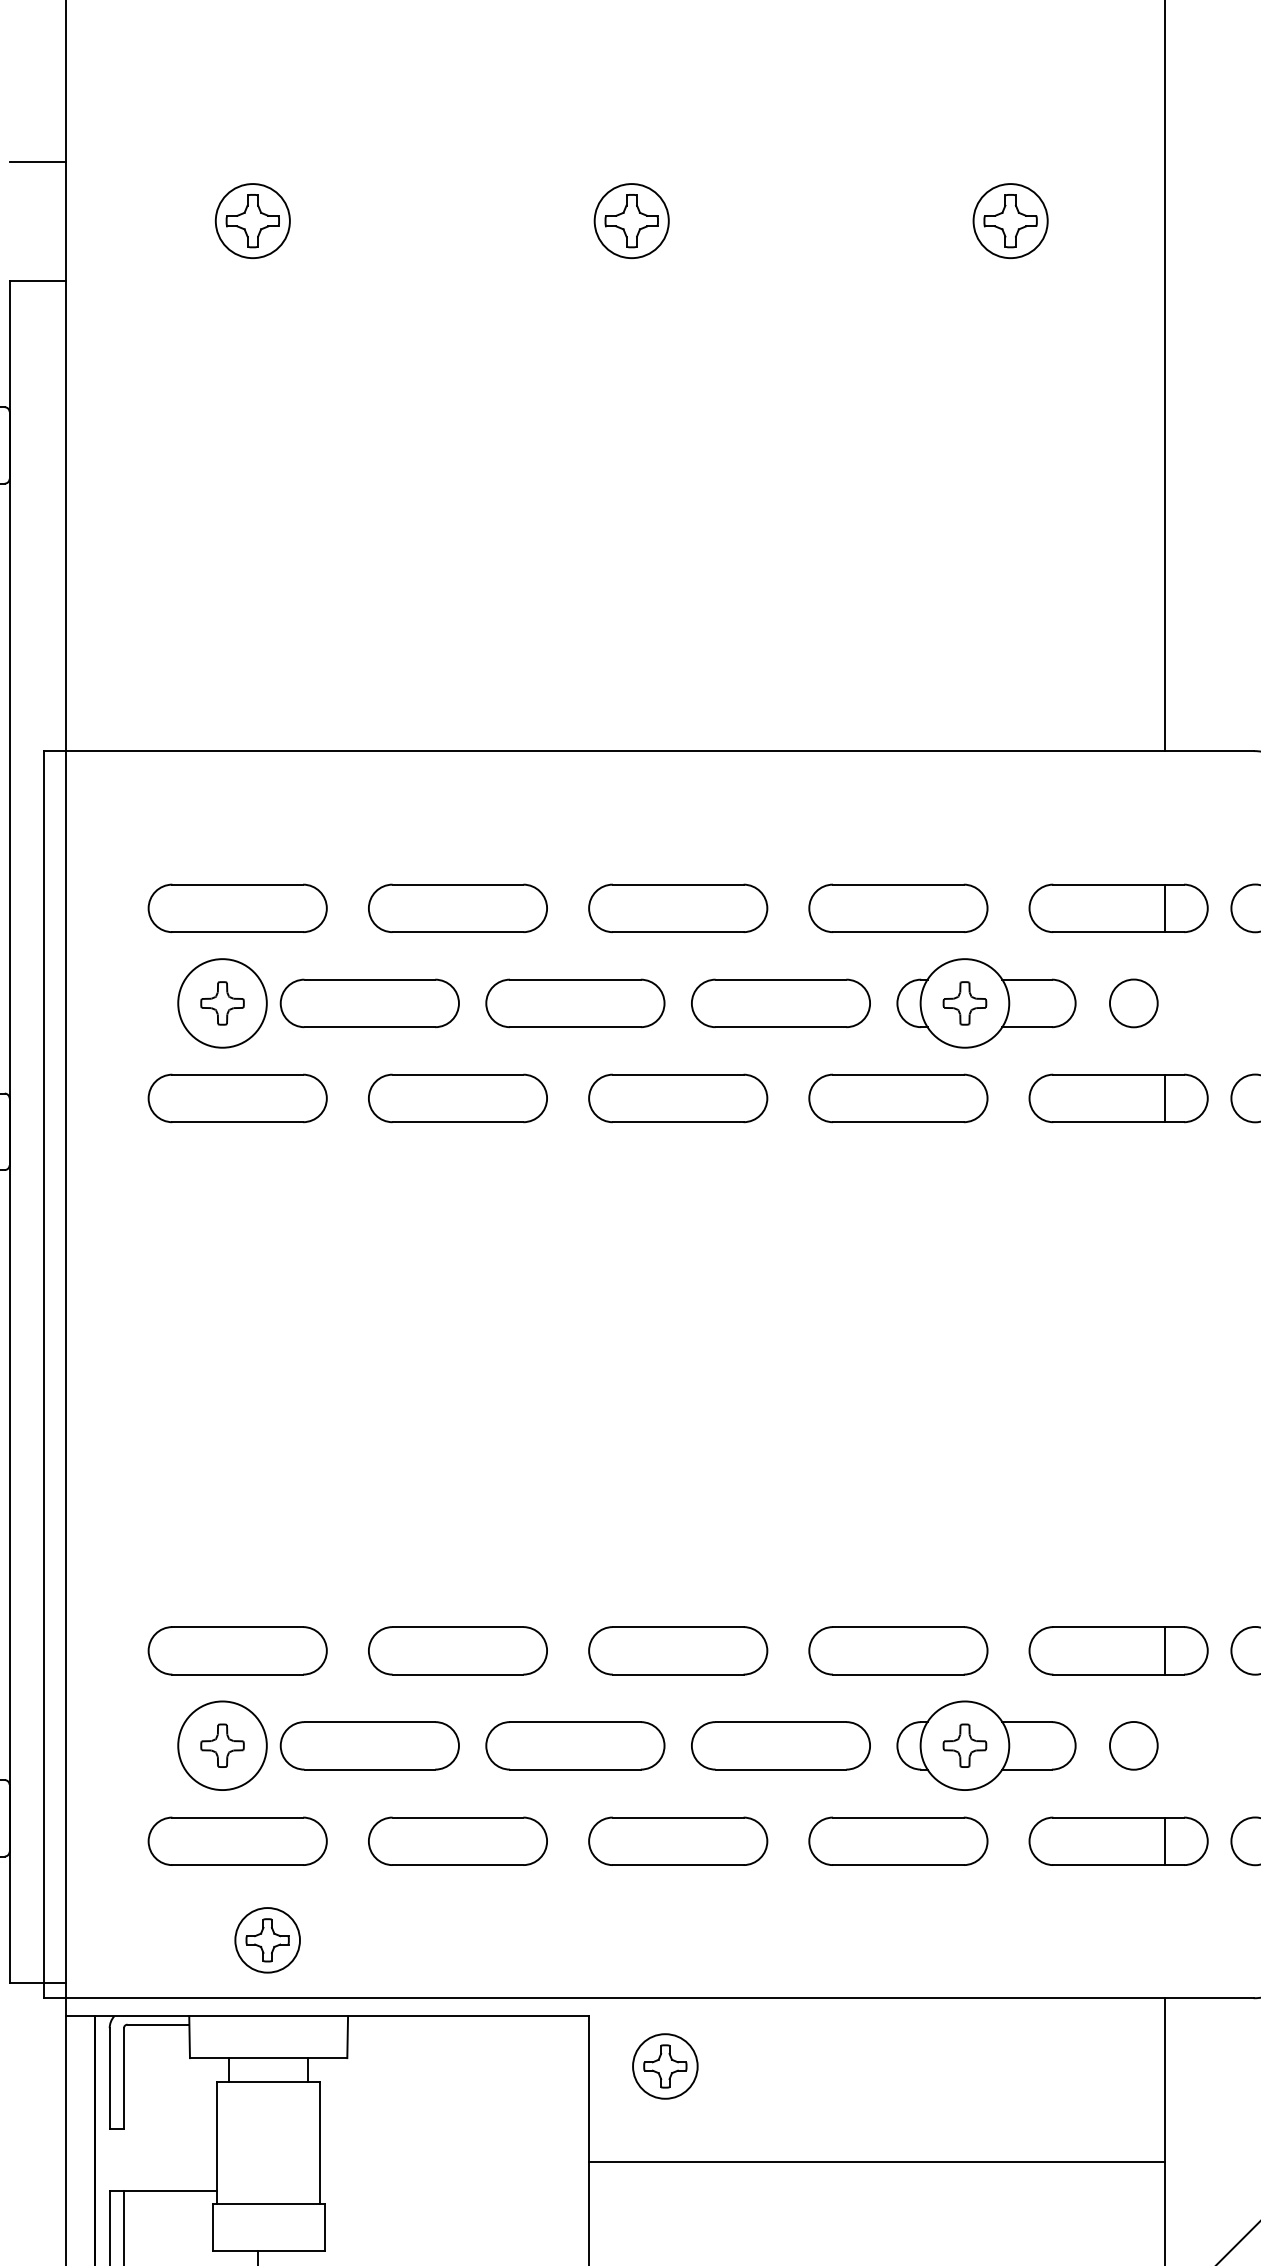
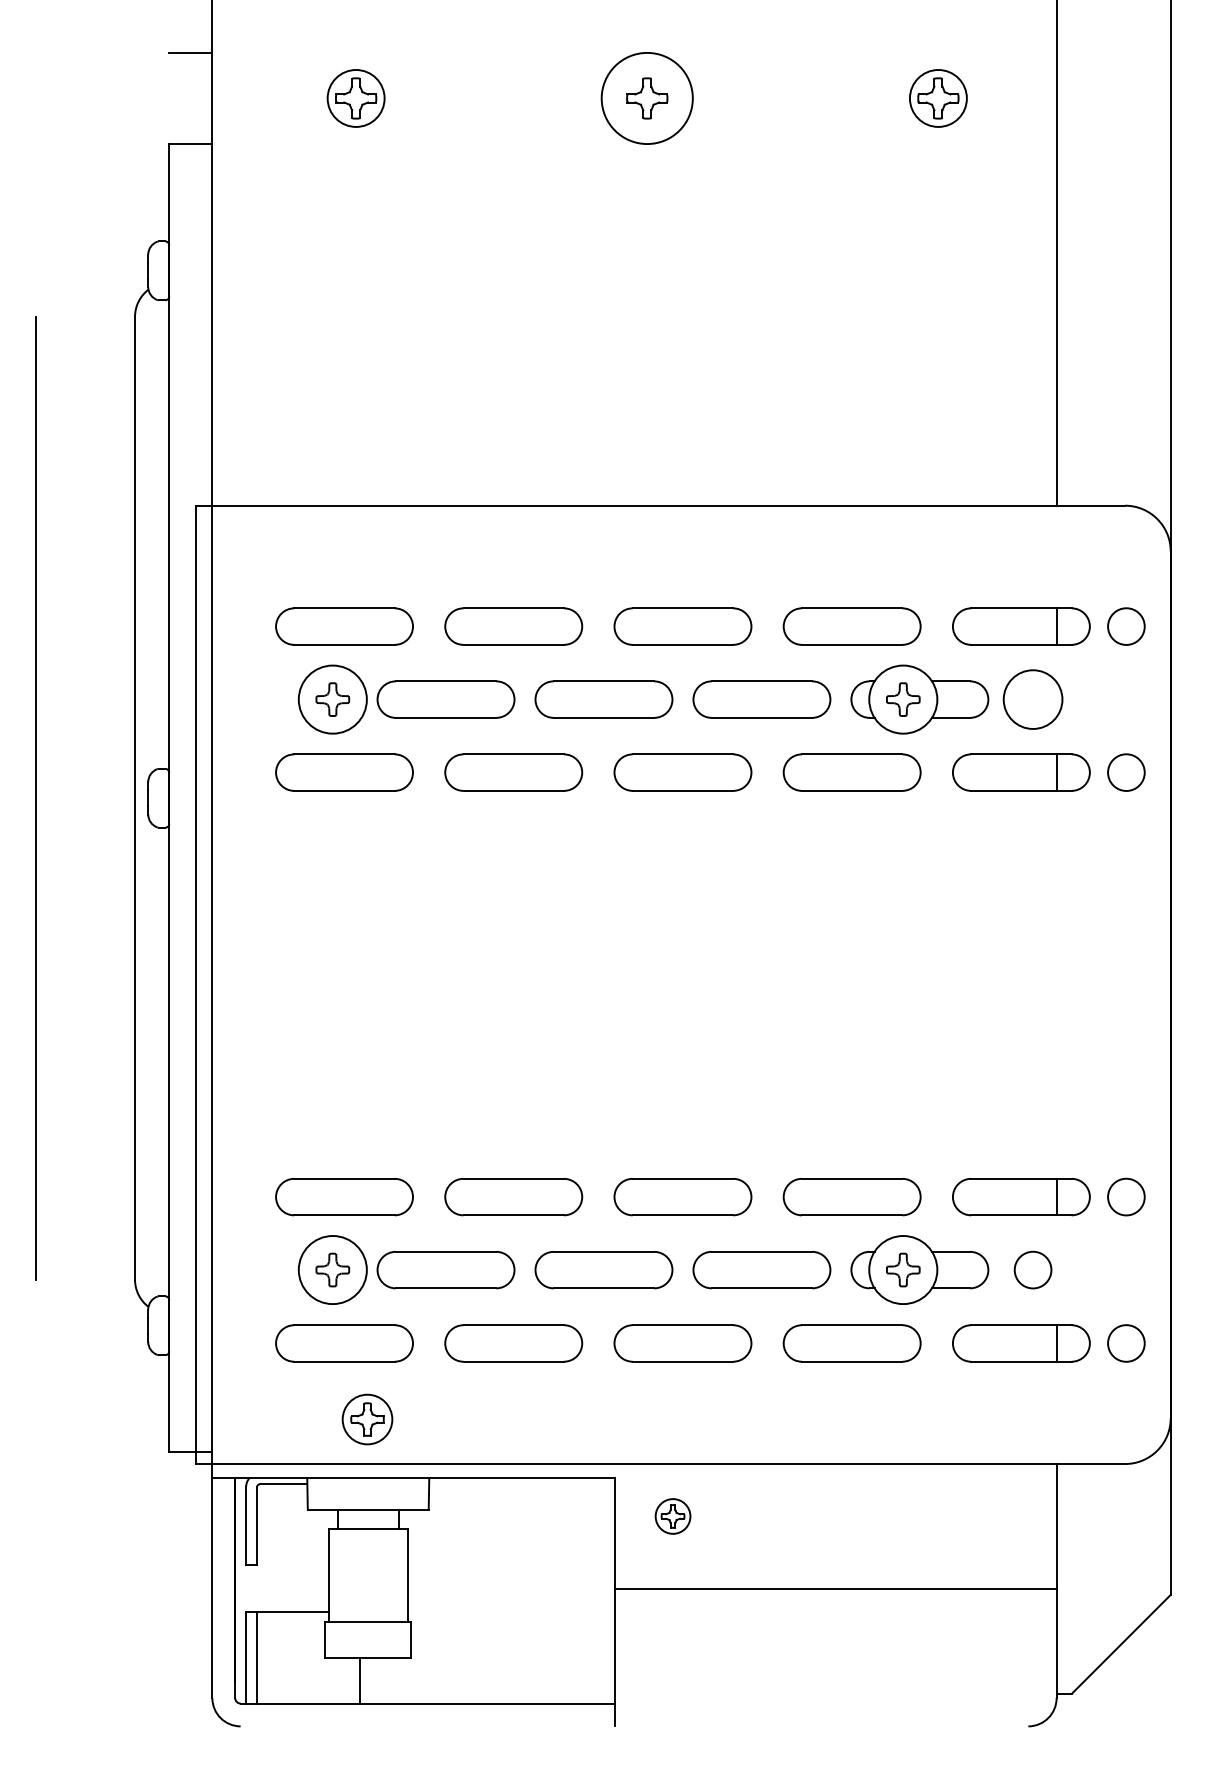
circle: (630, 221) -> (646, 98), size x1.6
circle: (1133, 1003) -> (1032, 699), size x1.6
part: (664, 2066) -> (672, 1516), size x0.7

